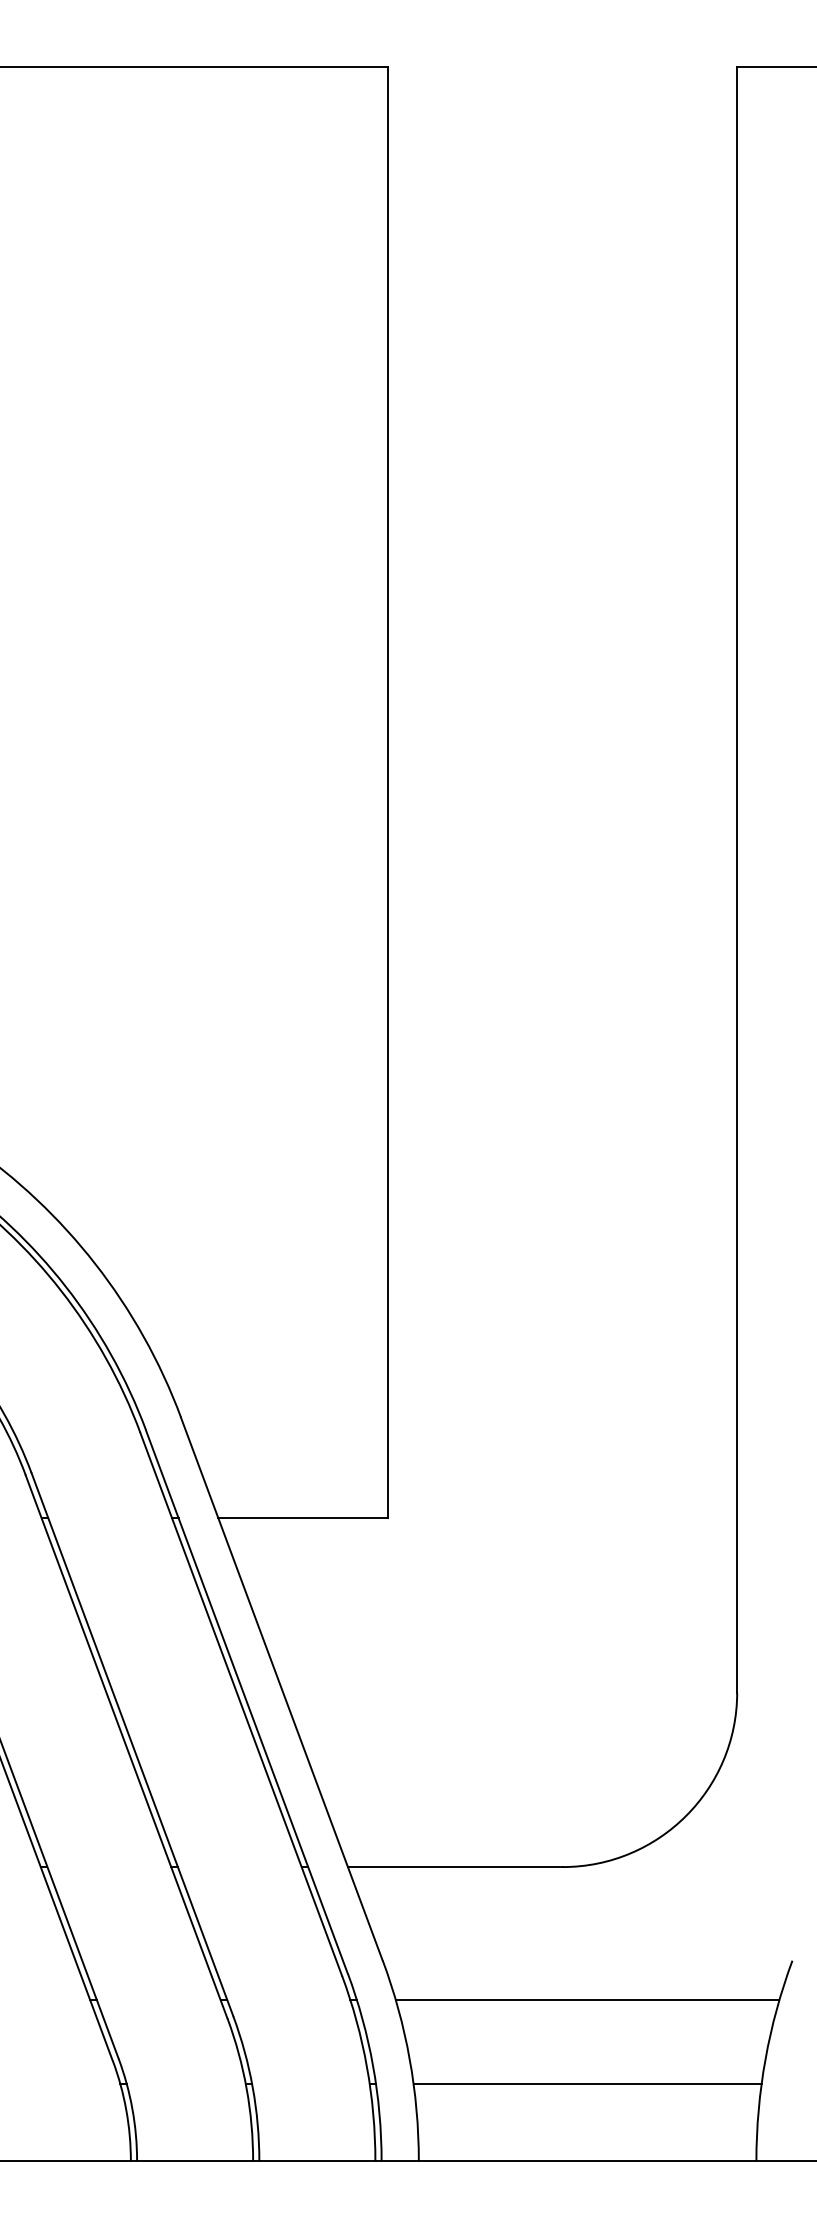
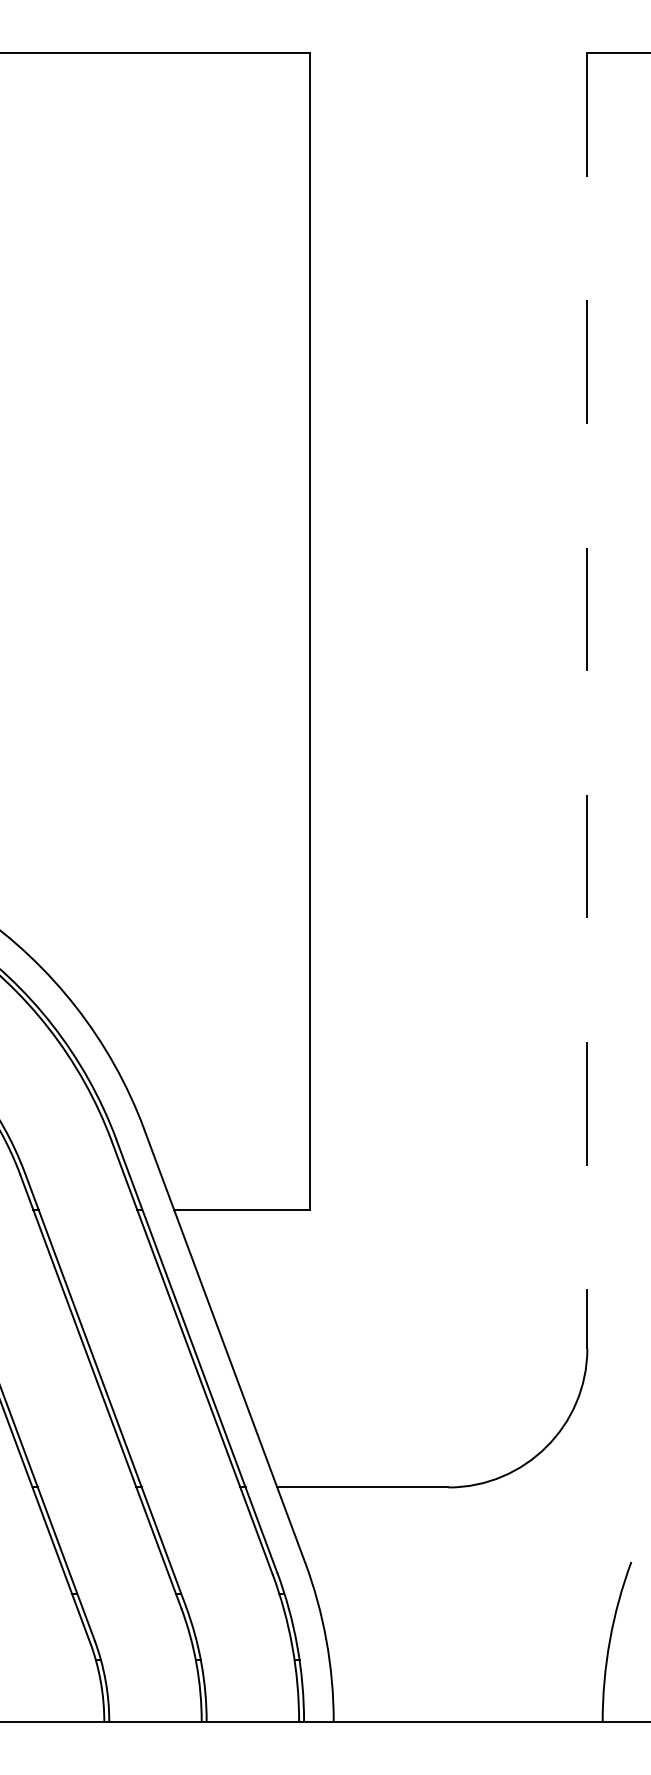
line: (737, 879) -> (587, 700), solid -> dashed
line: (587, 2000) -> (468, 1593), removed
line: (587, 2083) -> (468, 1659), removed

